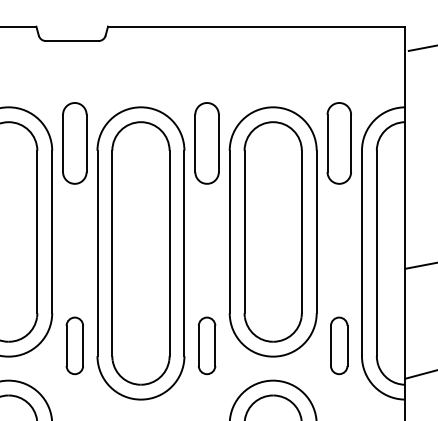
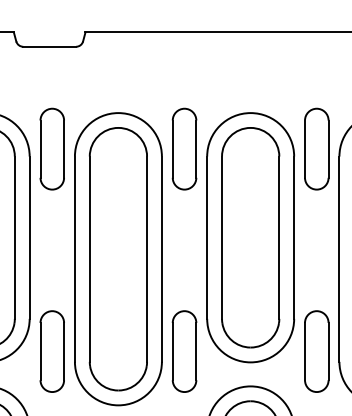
part: (74, 345) -> (51, 351), size x1.43
part: (206, 345) -> (183, 351), size x1.43
part: (338, 345) -> (315, 351), size x1.43

